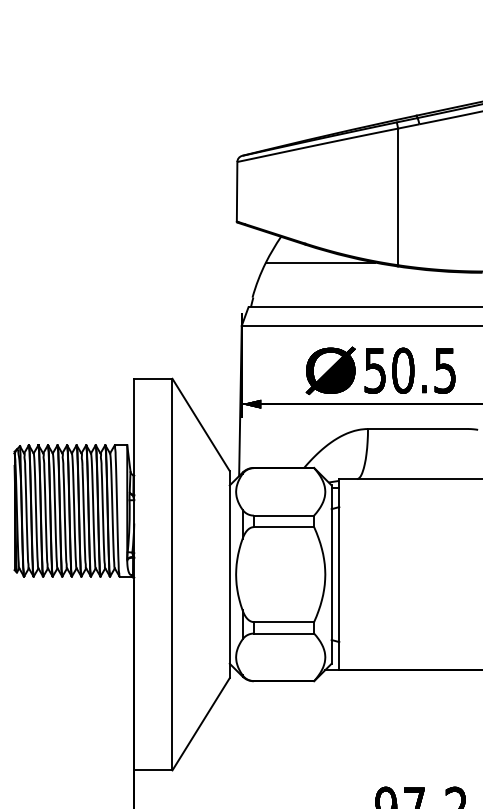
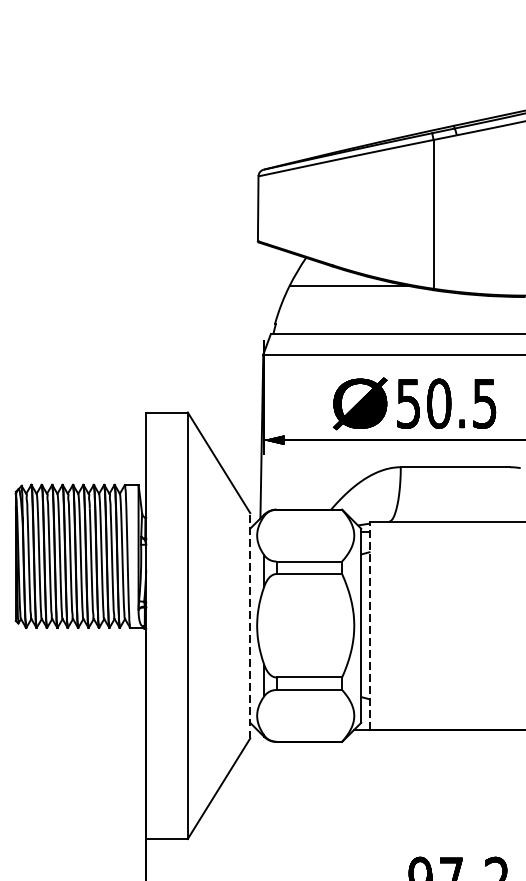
line: (229, 574) -> (249, 625), solid -> dashed
line: (339, 574) -> (369, 625), solid -> dashed

